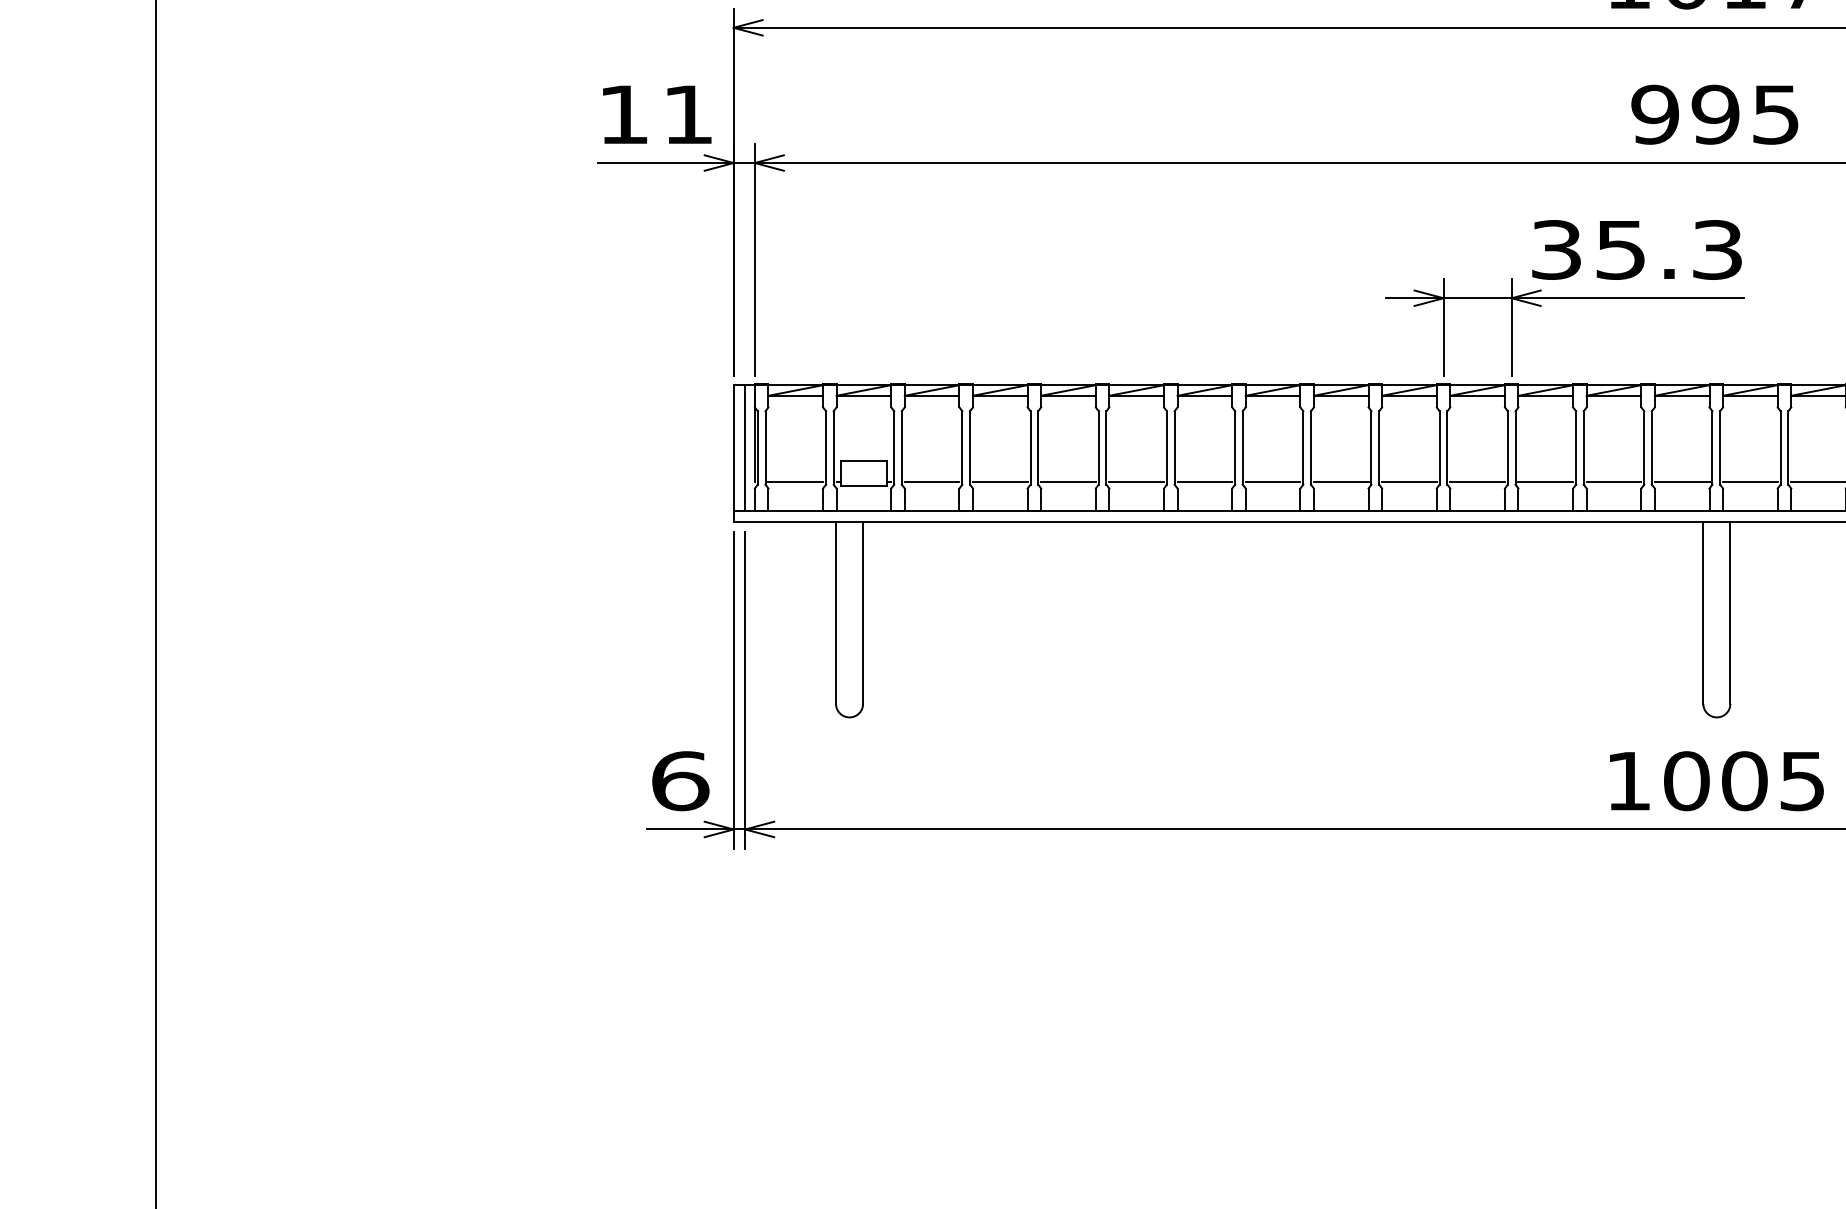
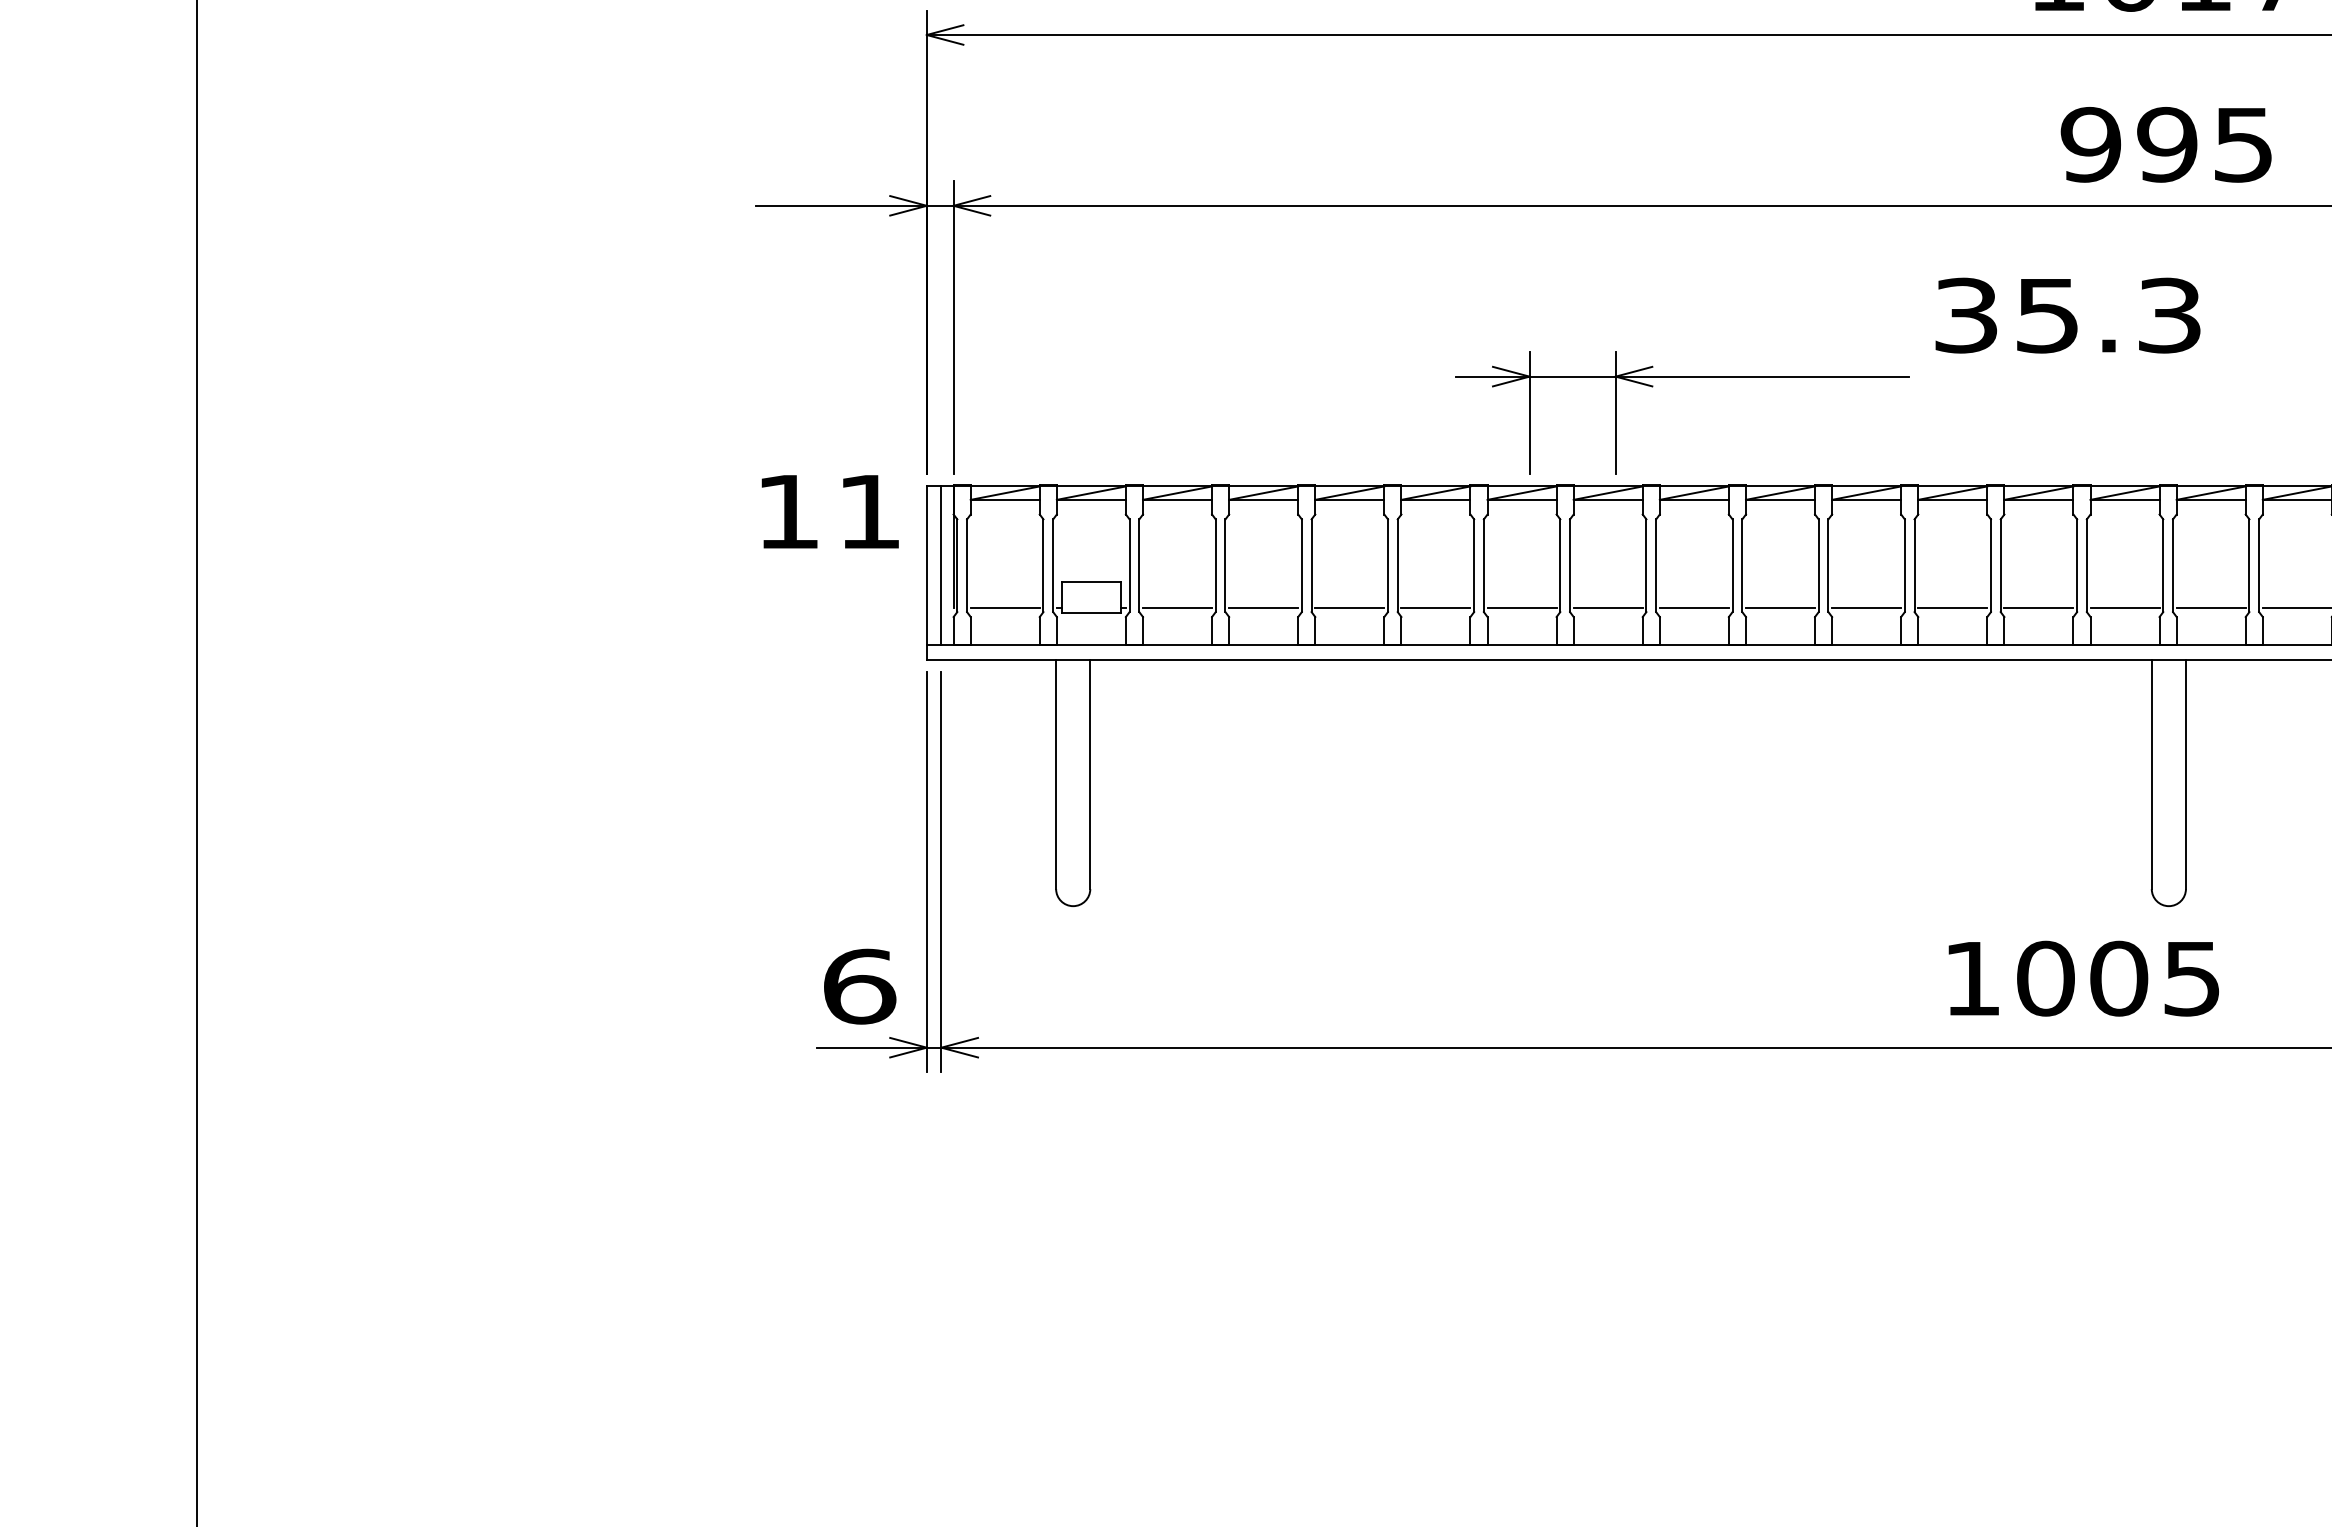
text: (656, 114) -> (829, 511), moved
part: (1564, 298) -> (1682, 377), moved
text: (1716, 781) -> (2083, 978), moved

